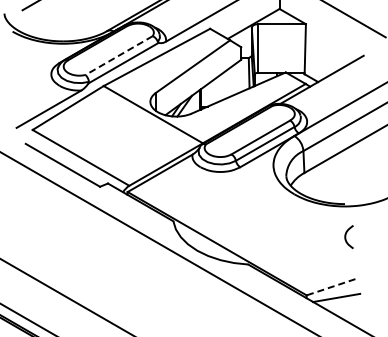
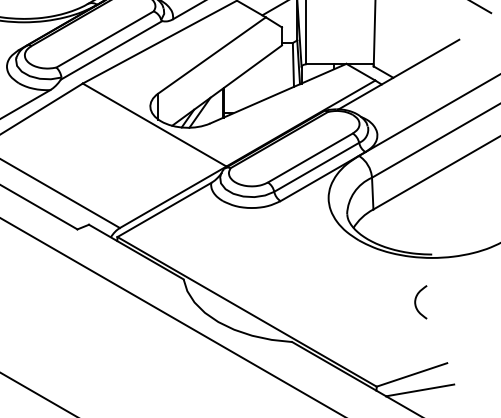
line: (119, 55) -> (105, 39), dashed -> solid
curve: (346, 237) -> (416, 302), moved
line: (331, 287) -> (412, 375), dashed -> solid

